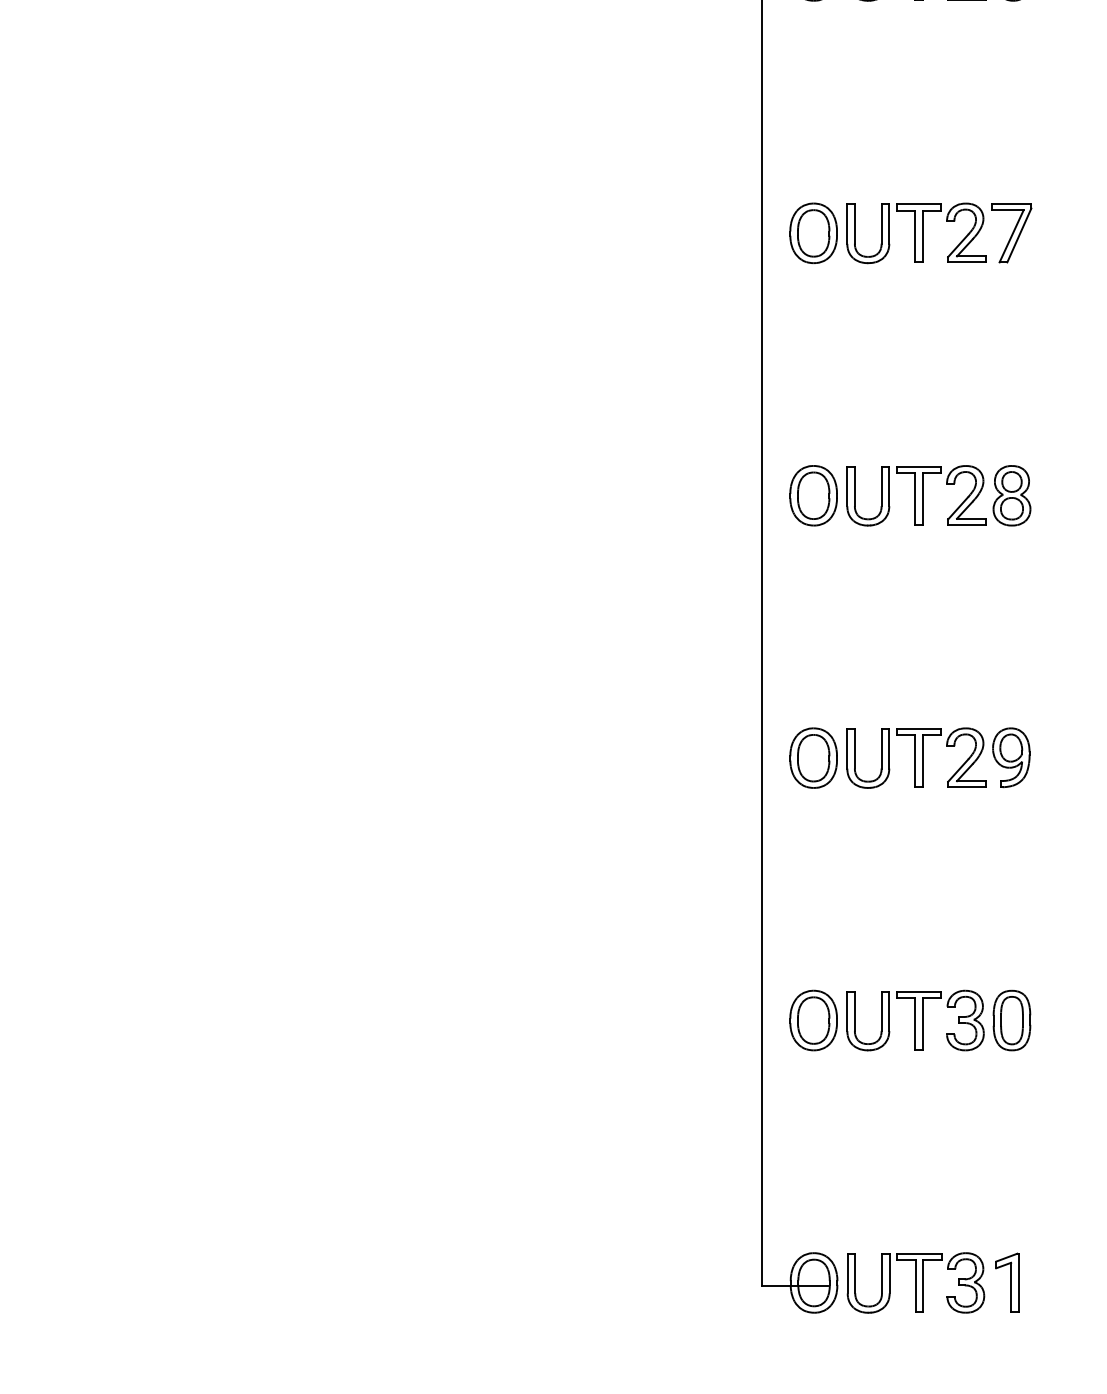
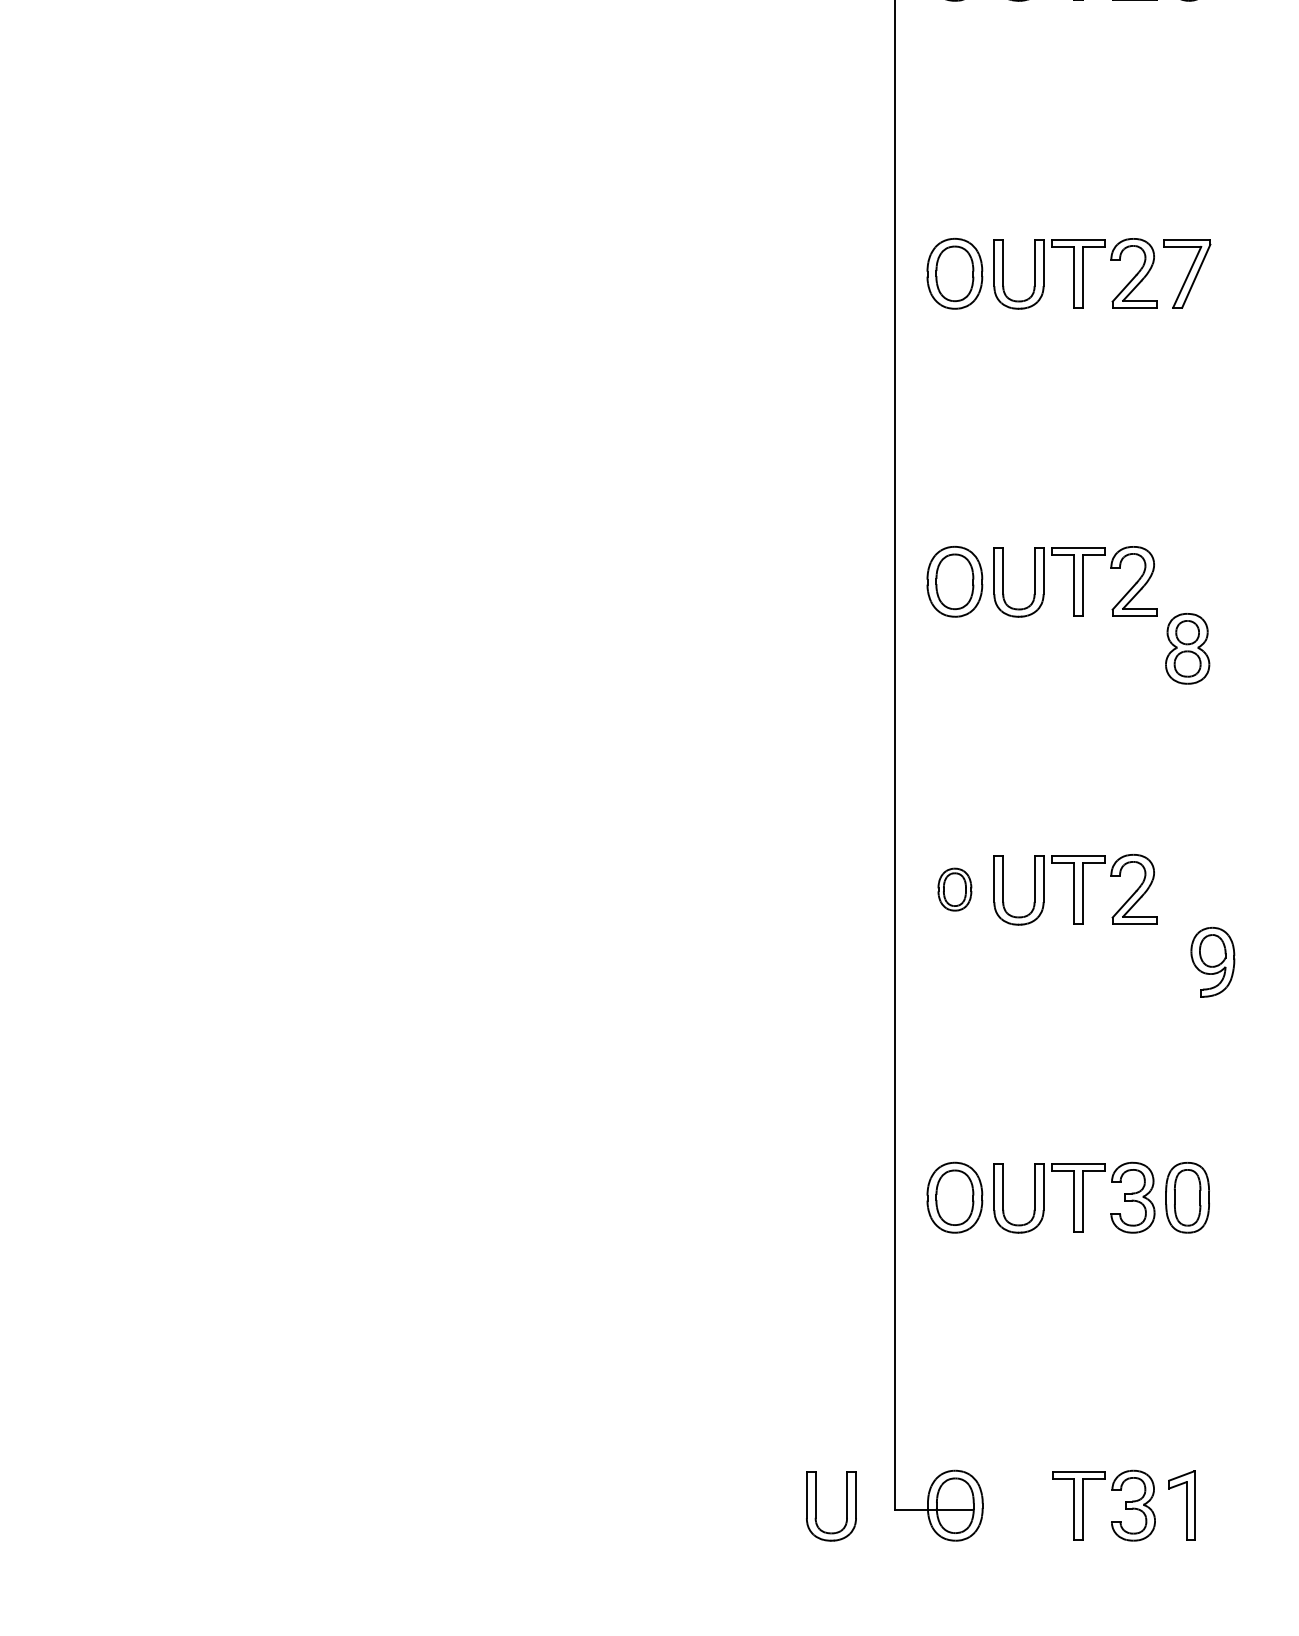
part: (1011, 495) -> (1187, 648), moved
part: (813, 757) -> (954, 889), size x0.6
part: (1011, 757) -> (1212, 962), moved
part: (855, 1283) -> (816, 1506), moved

